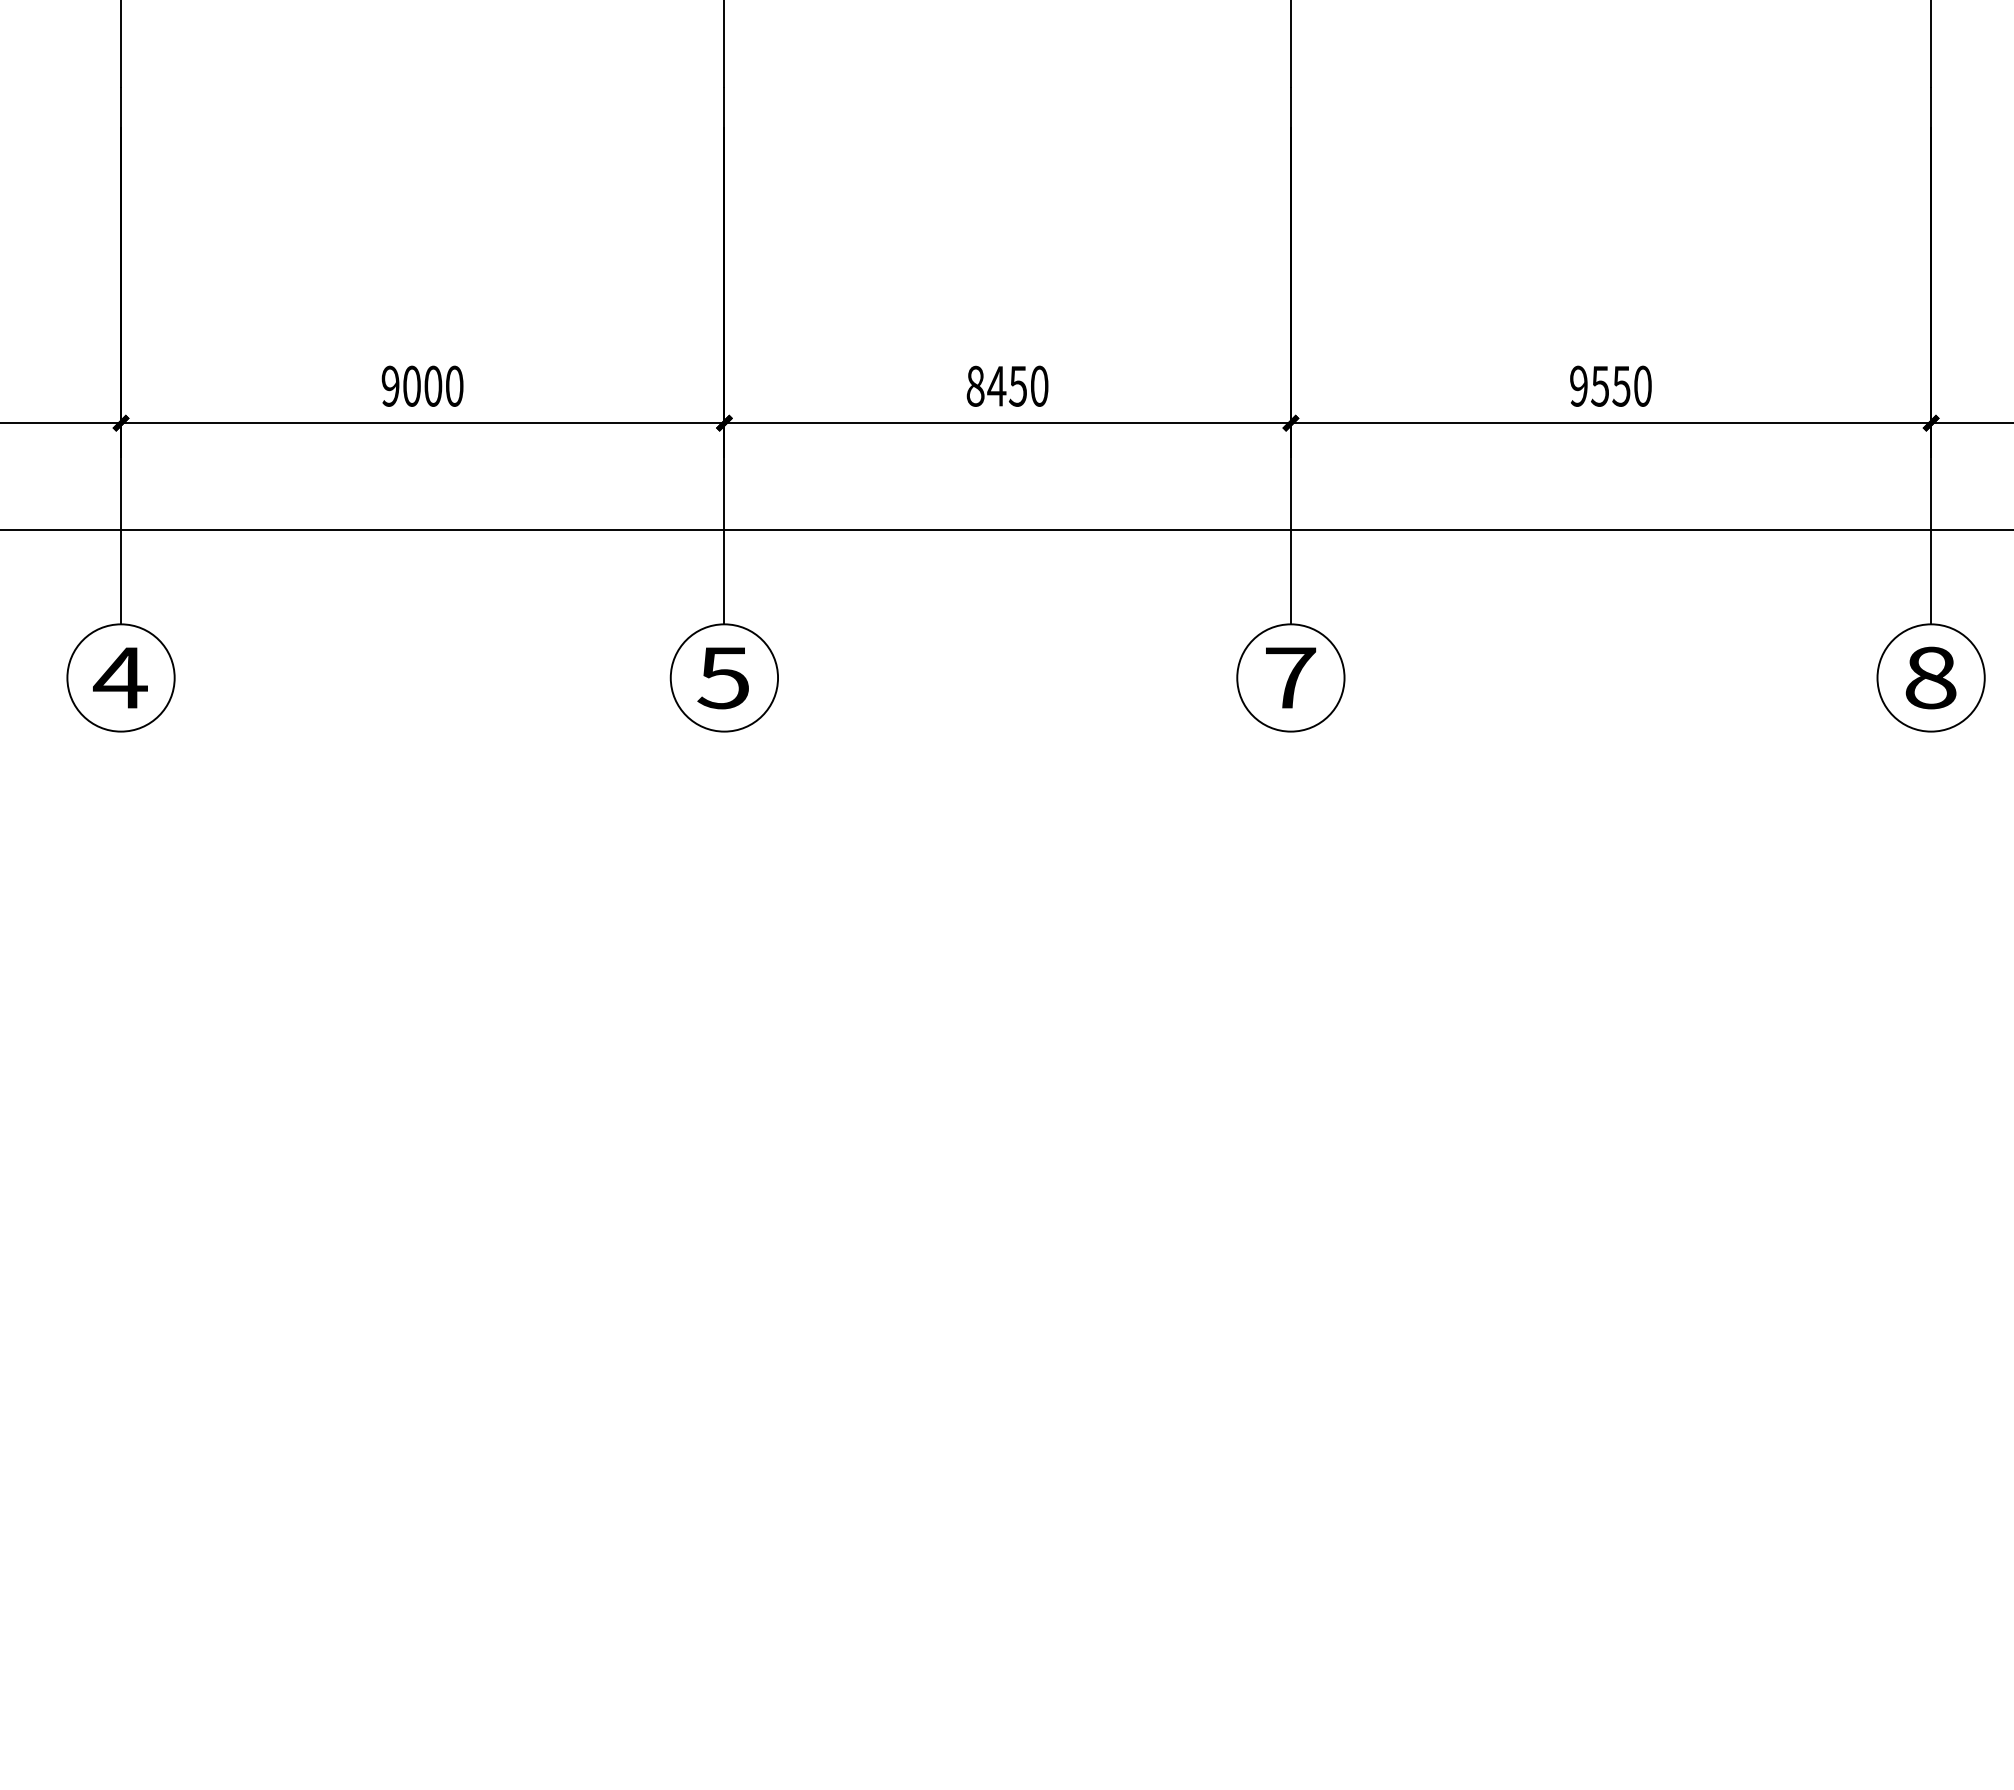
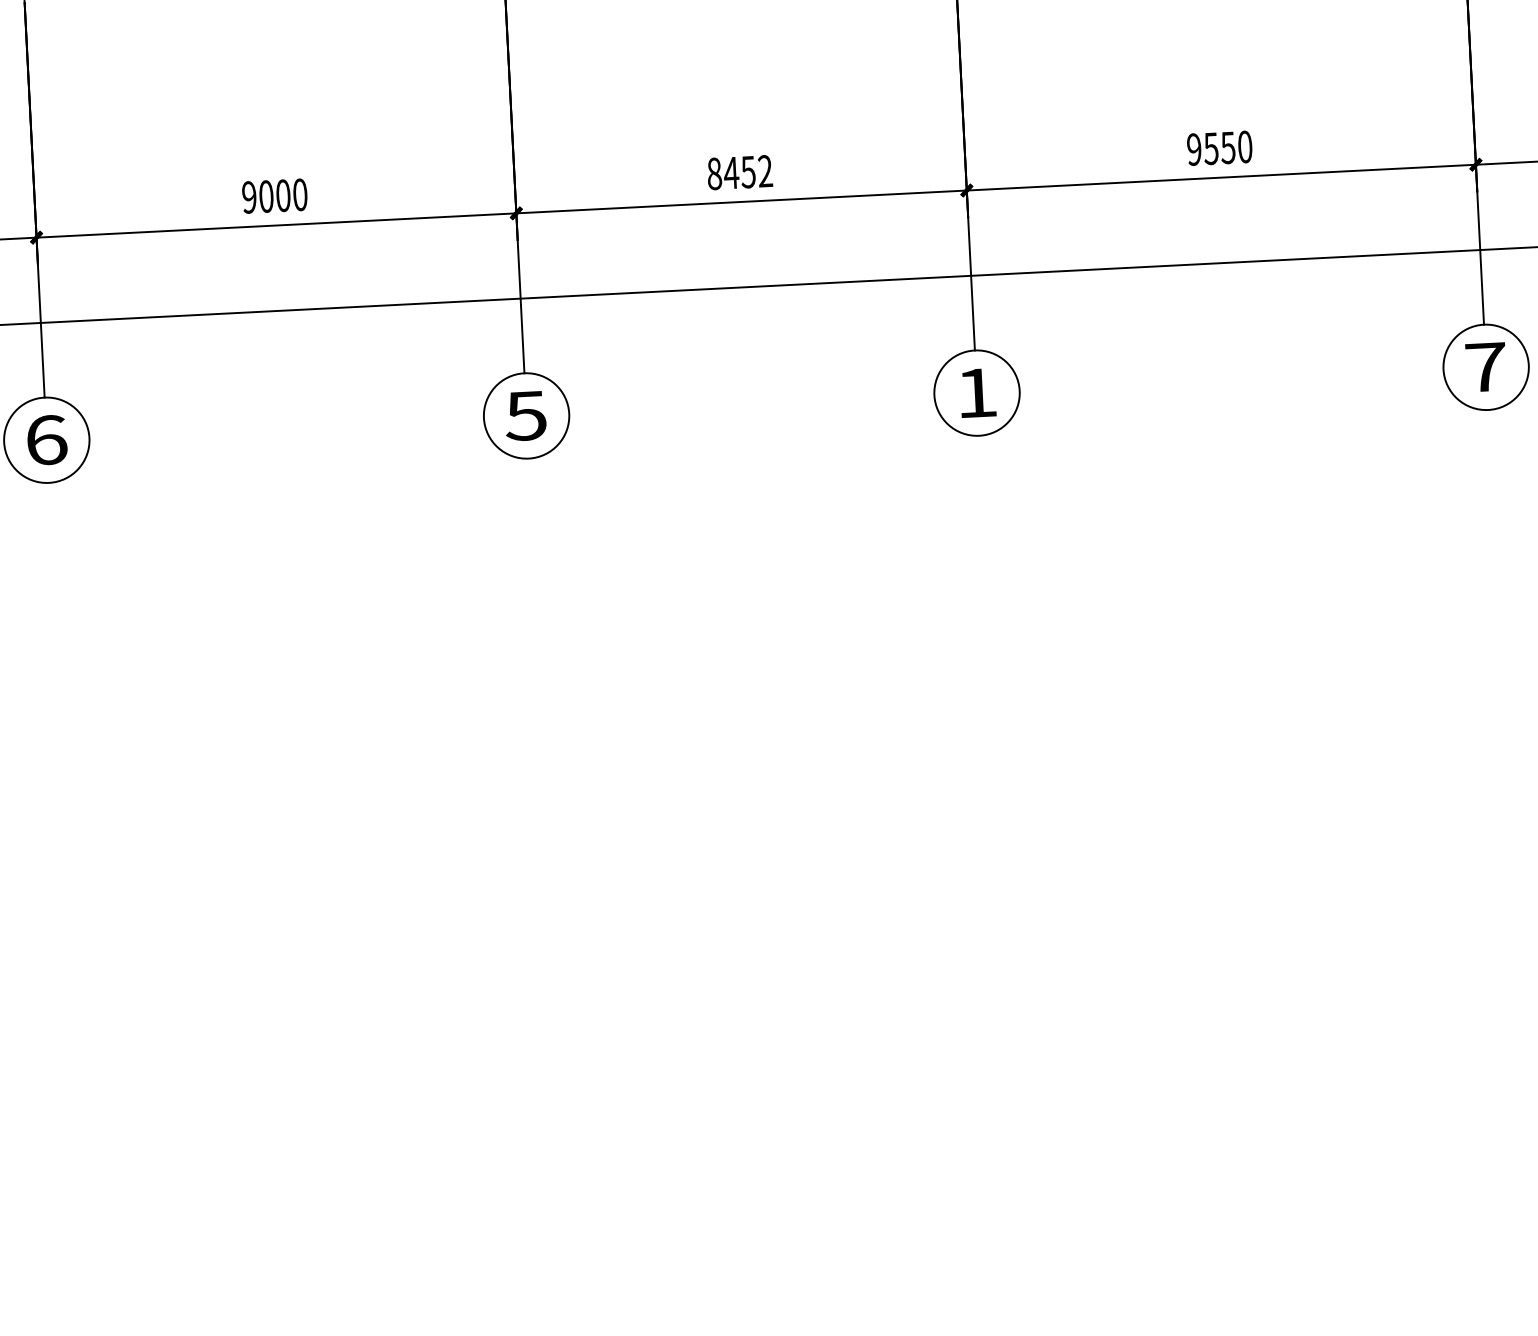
text: (1039, 385) -> (765, 170), 8450 -> 8452
text: (120, 677) -> (46, 439), 4 -> 6
text: (1291, 677) -> (977, 392), 7 -> 1
text: (1930, 677) -> (1485, 366), 8 -> 7

